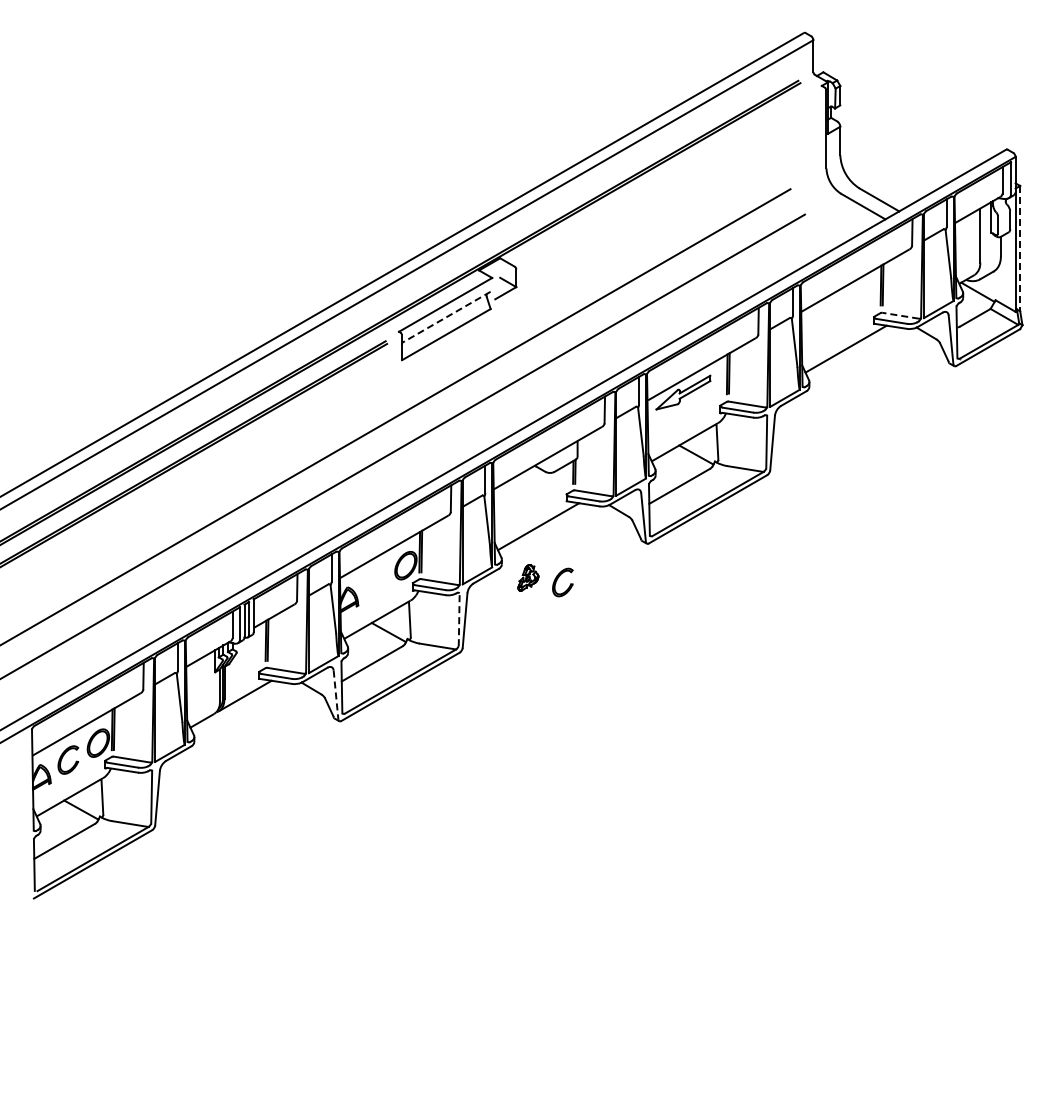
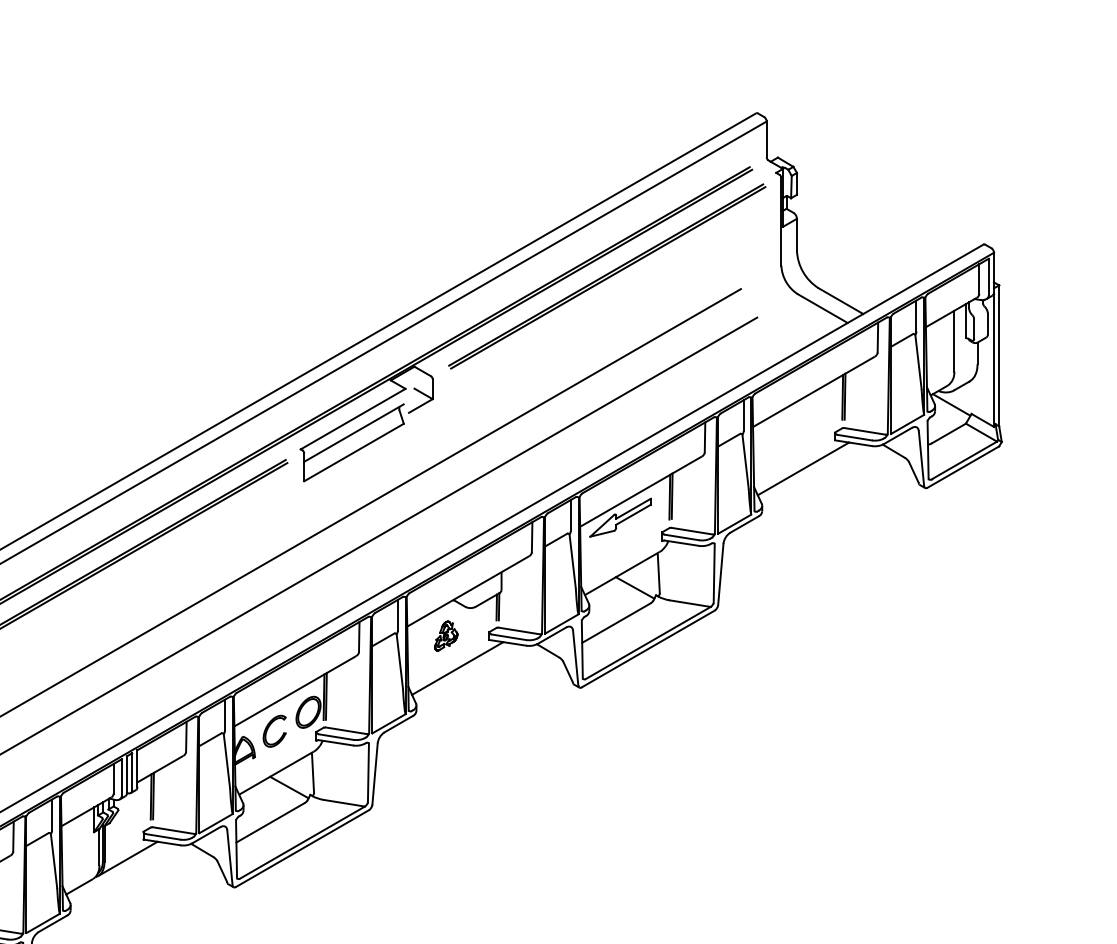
part: (671, 177) -> (607, 275), added
line: (1020, 248) -> (999, 355), dashed -> solid
line: (900, 315) -> (864, 431), dashed -> solid
line: (445, 317) -> (353, 433), dashed -> solid
part: (528, 577) -> (446, 635), moved
part: (562, 582) -> (274, 731), moved
line: (459, 619) -> (368, 772), dashed -> solid
line: (336, 695) -> (230, 858), dashed -> solid

